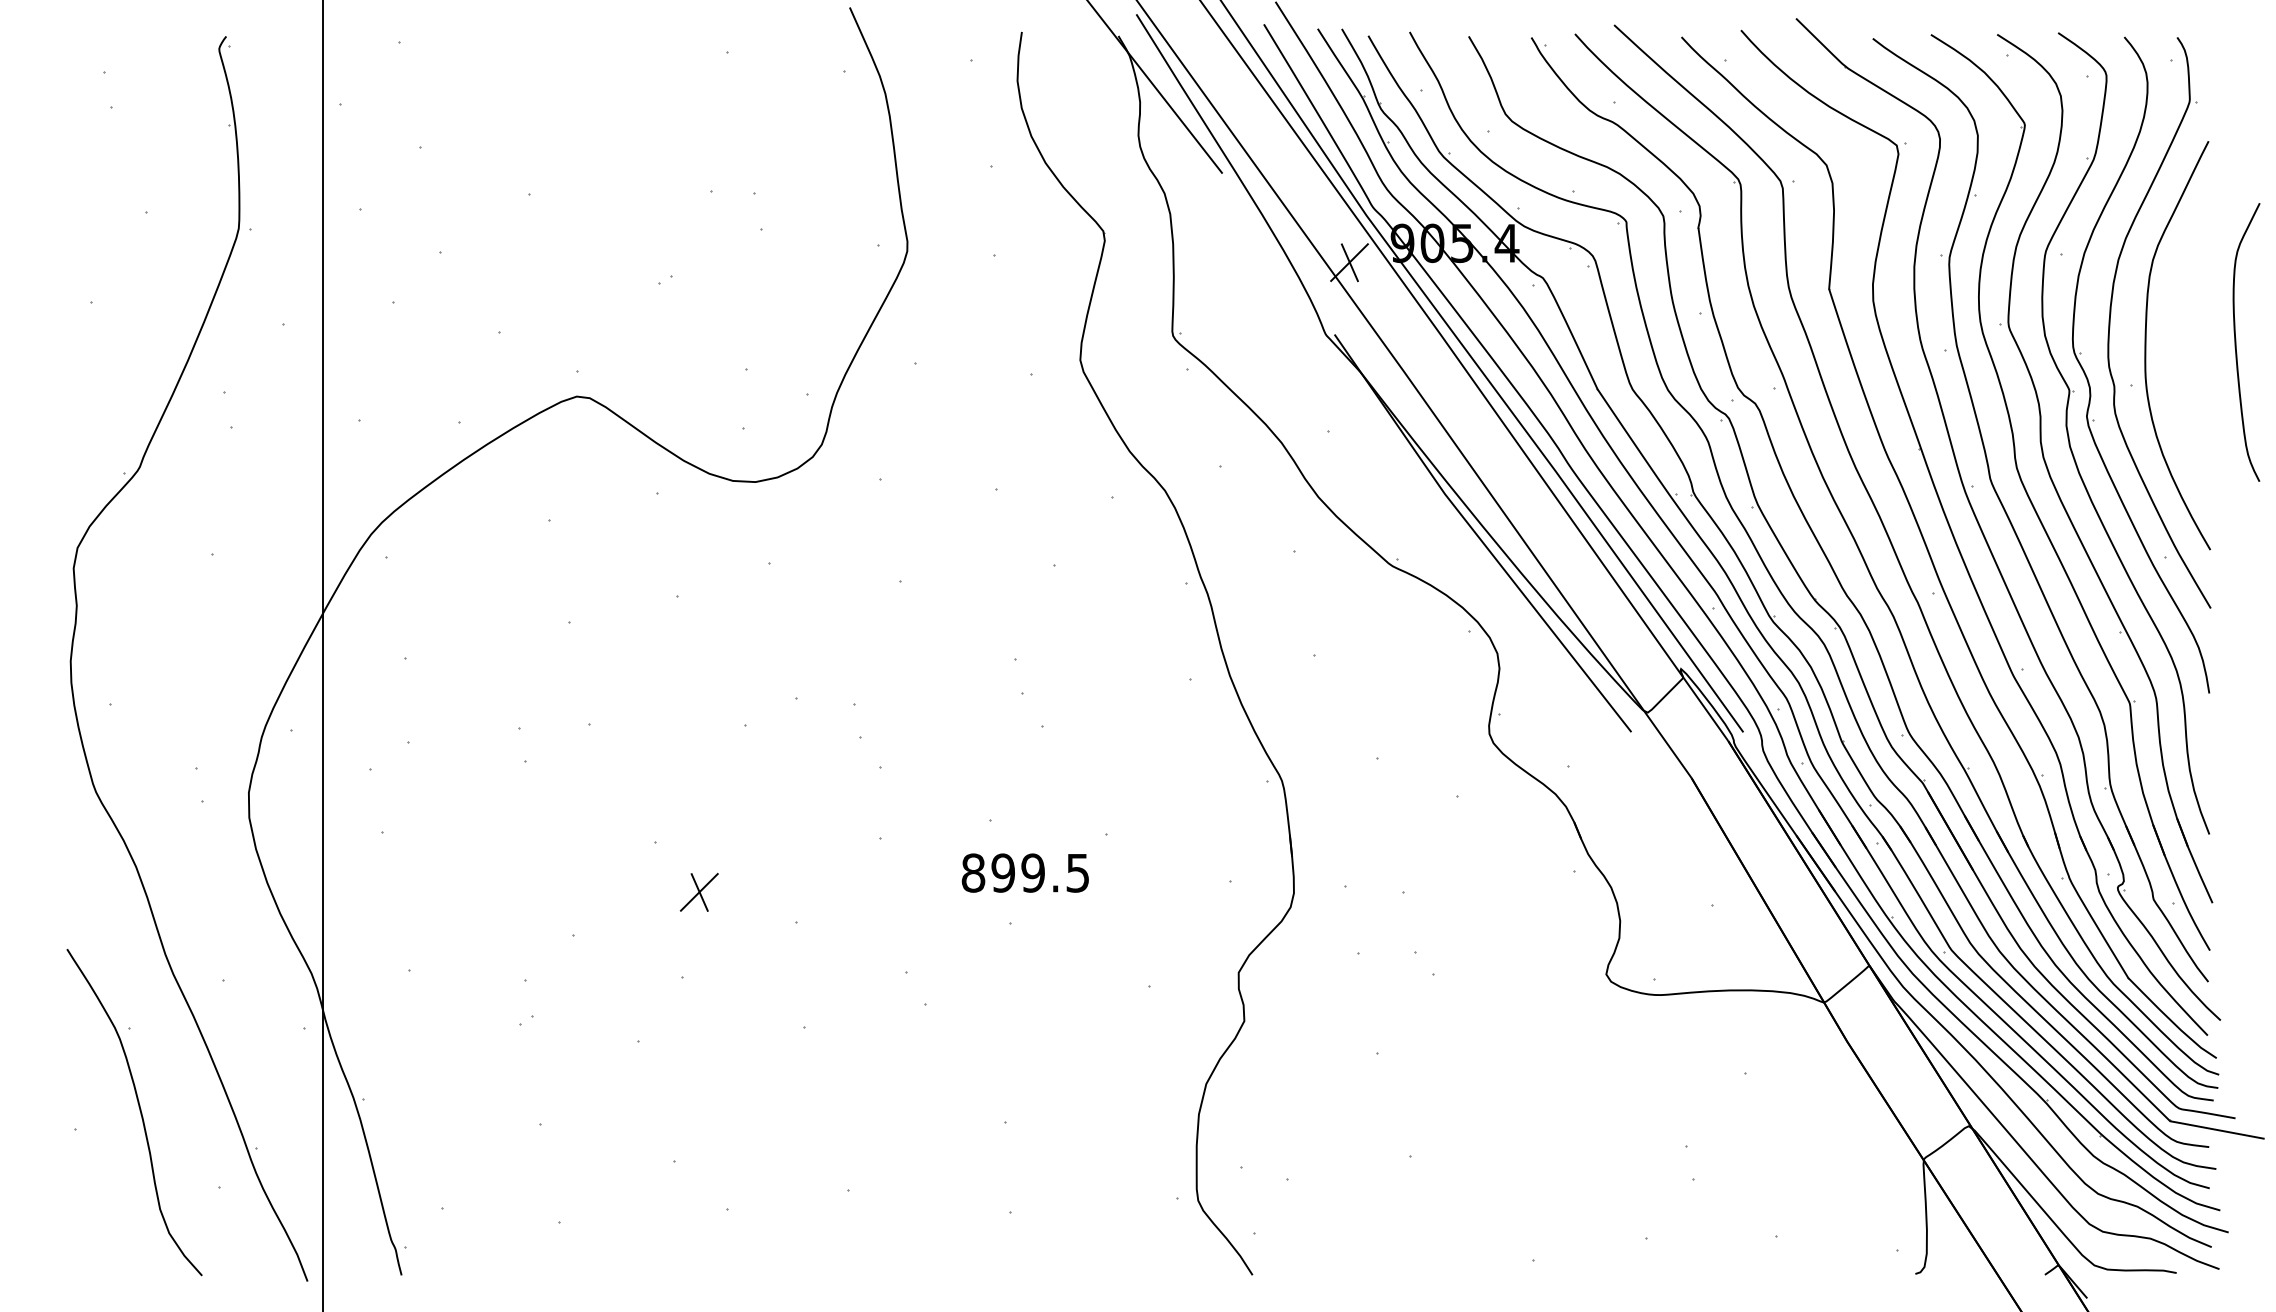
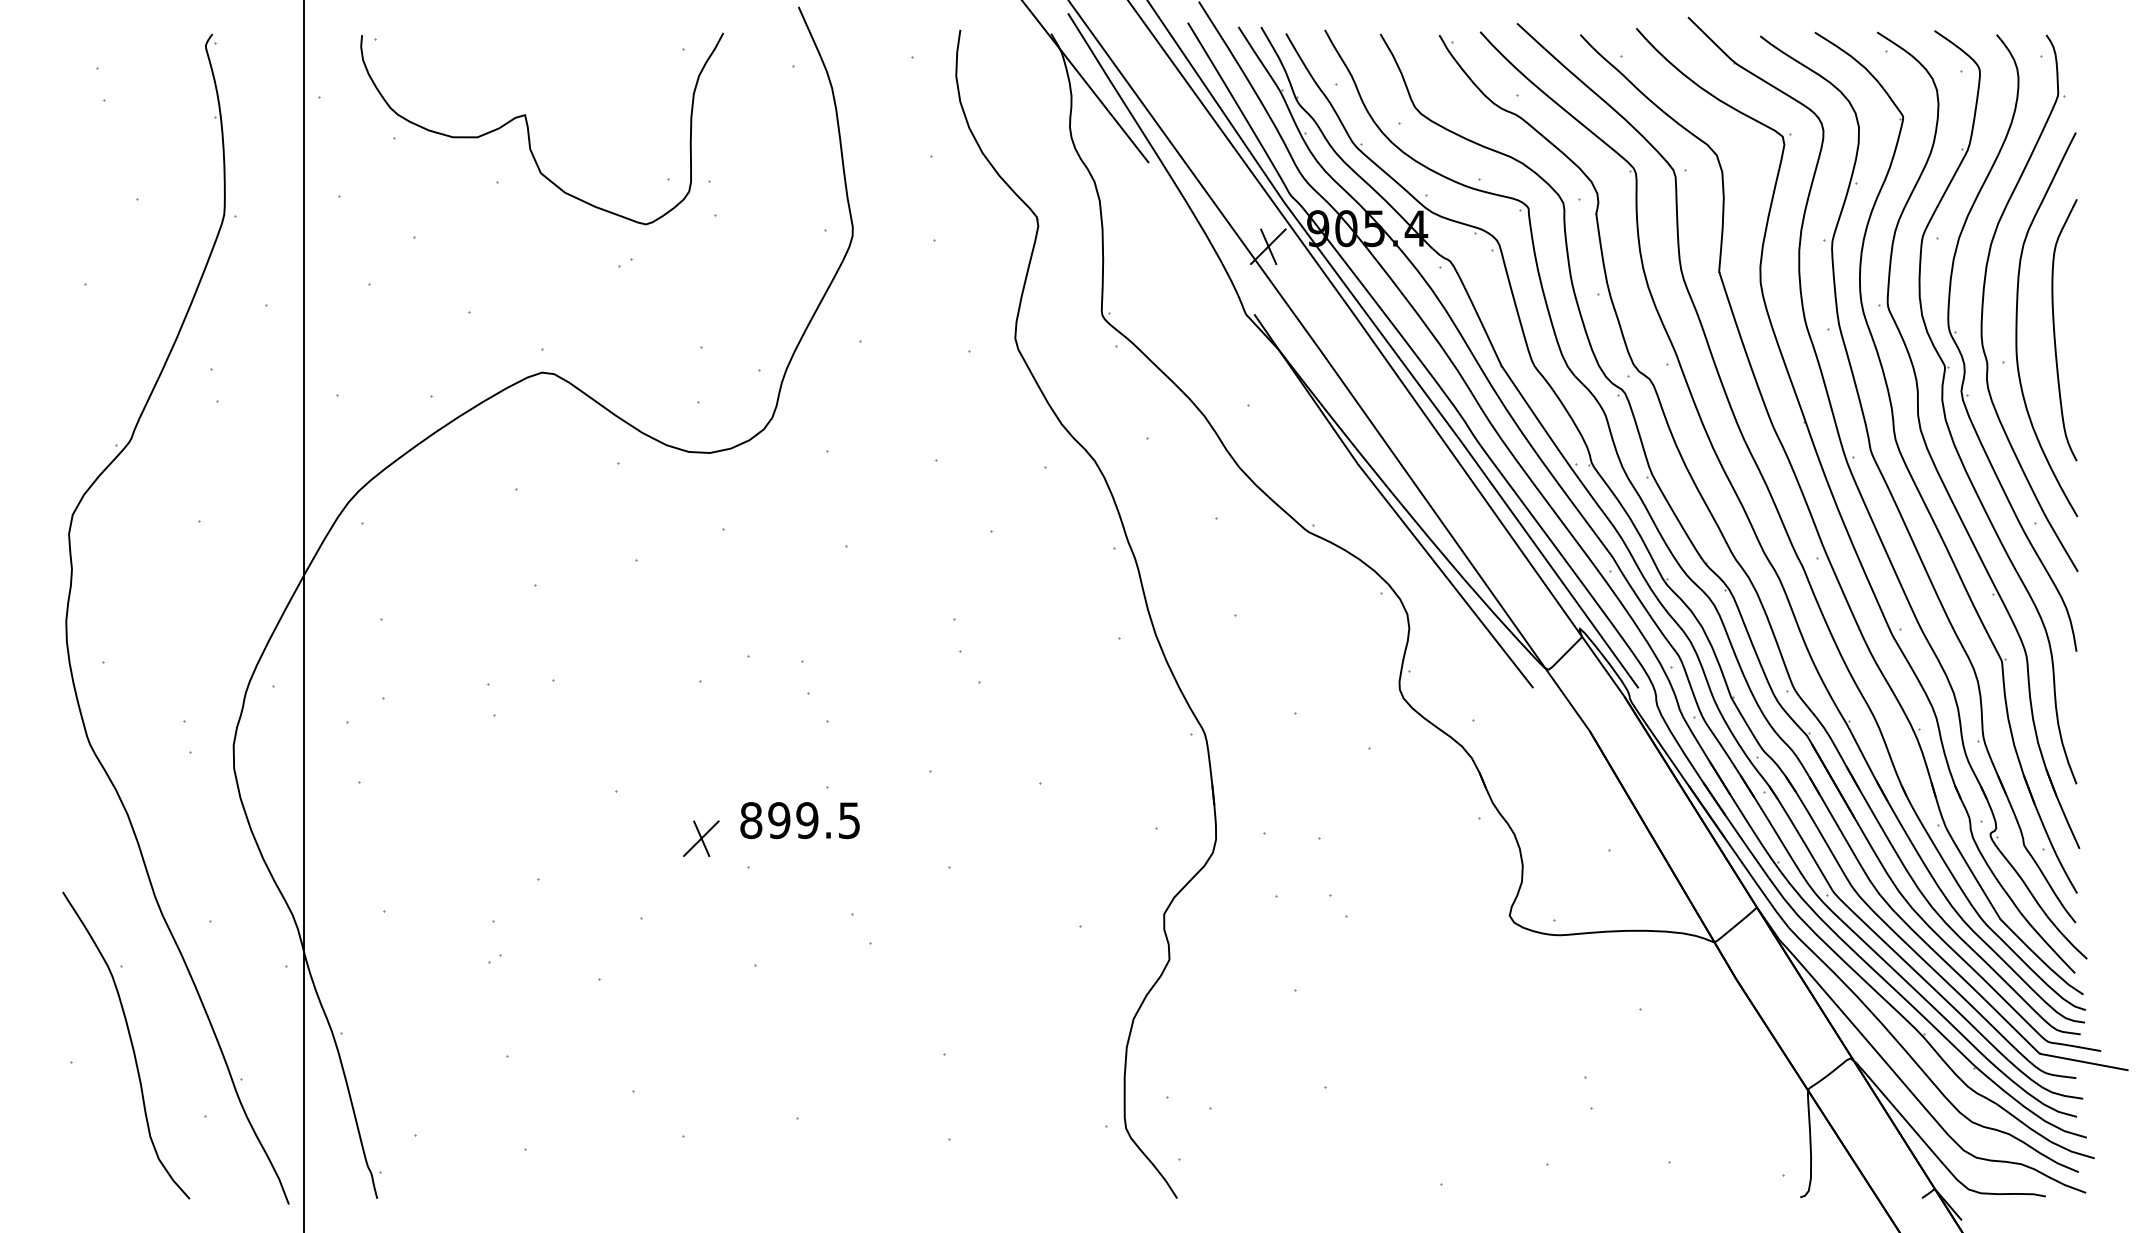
curve: (563, 139) -> (529, 130), added
curve: (2236, 342) -> (2055, 330), moved
text: (1024, 872) -> (799, 820), moved
part: (698, 892) -> (700, 838), moved

